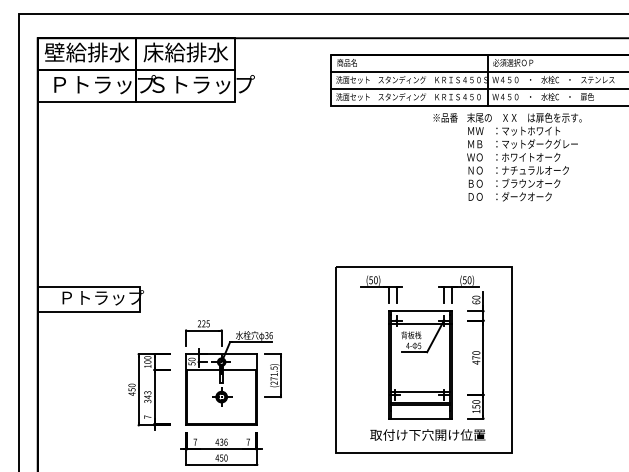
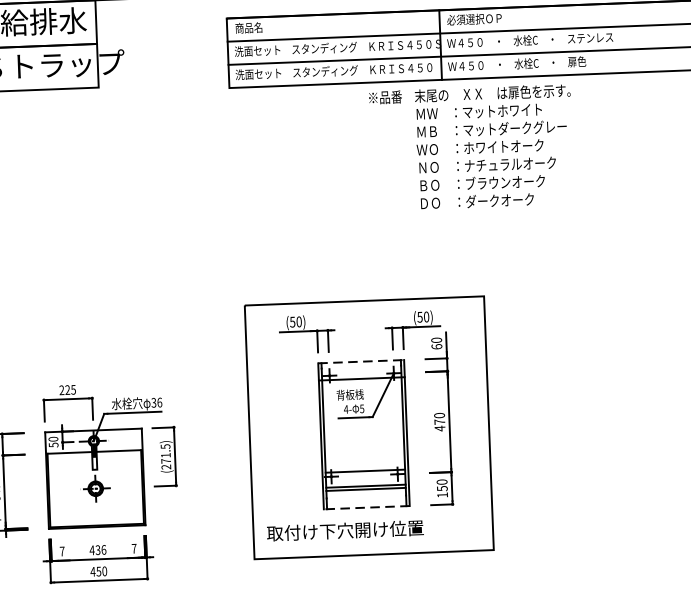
line: (420, 311) -> (361, 362), solid -> dashed
line: (420, 418) -> (367, 507), solid -> dashed
text: (427, 434) -> (344, 530), moved

